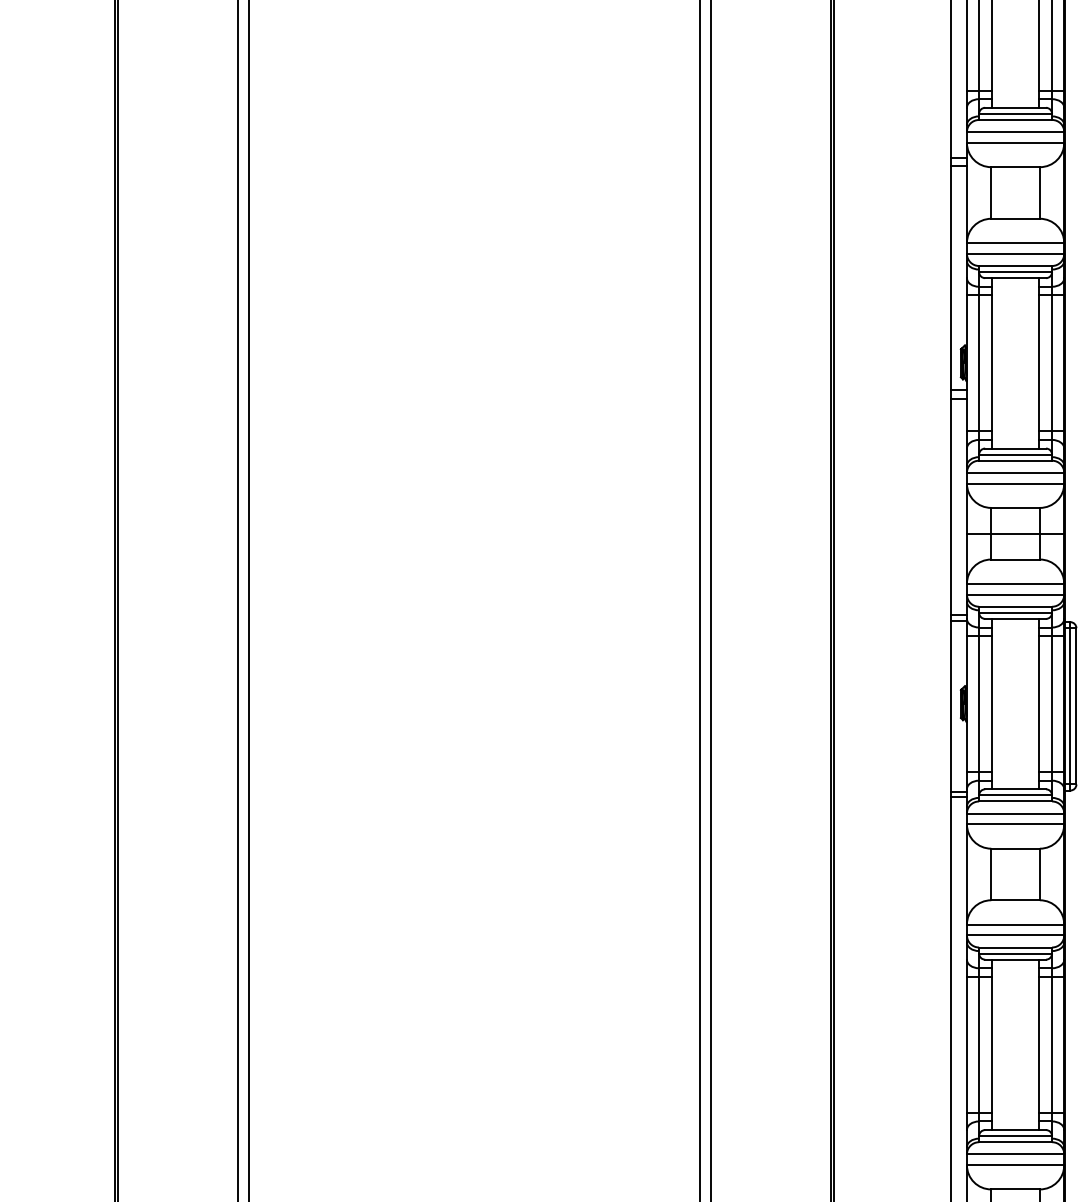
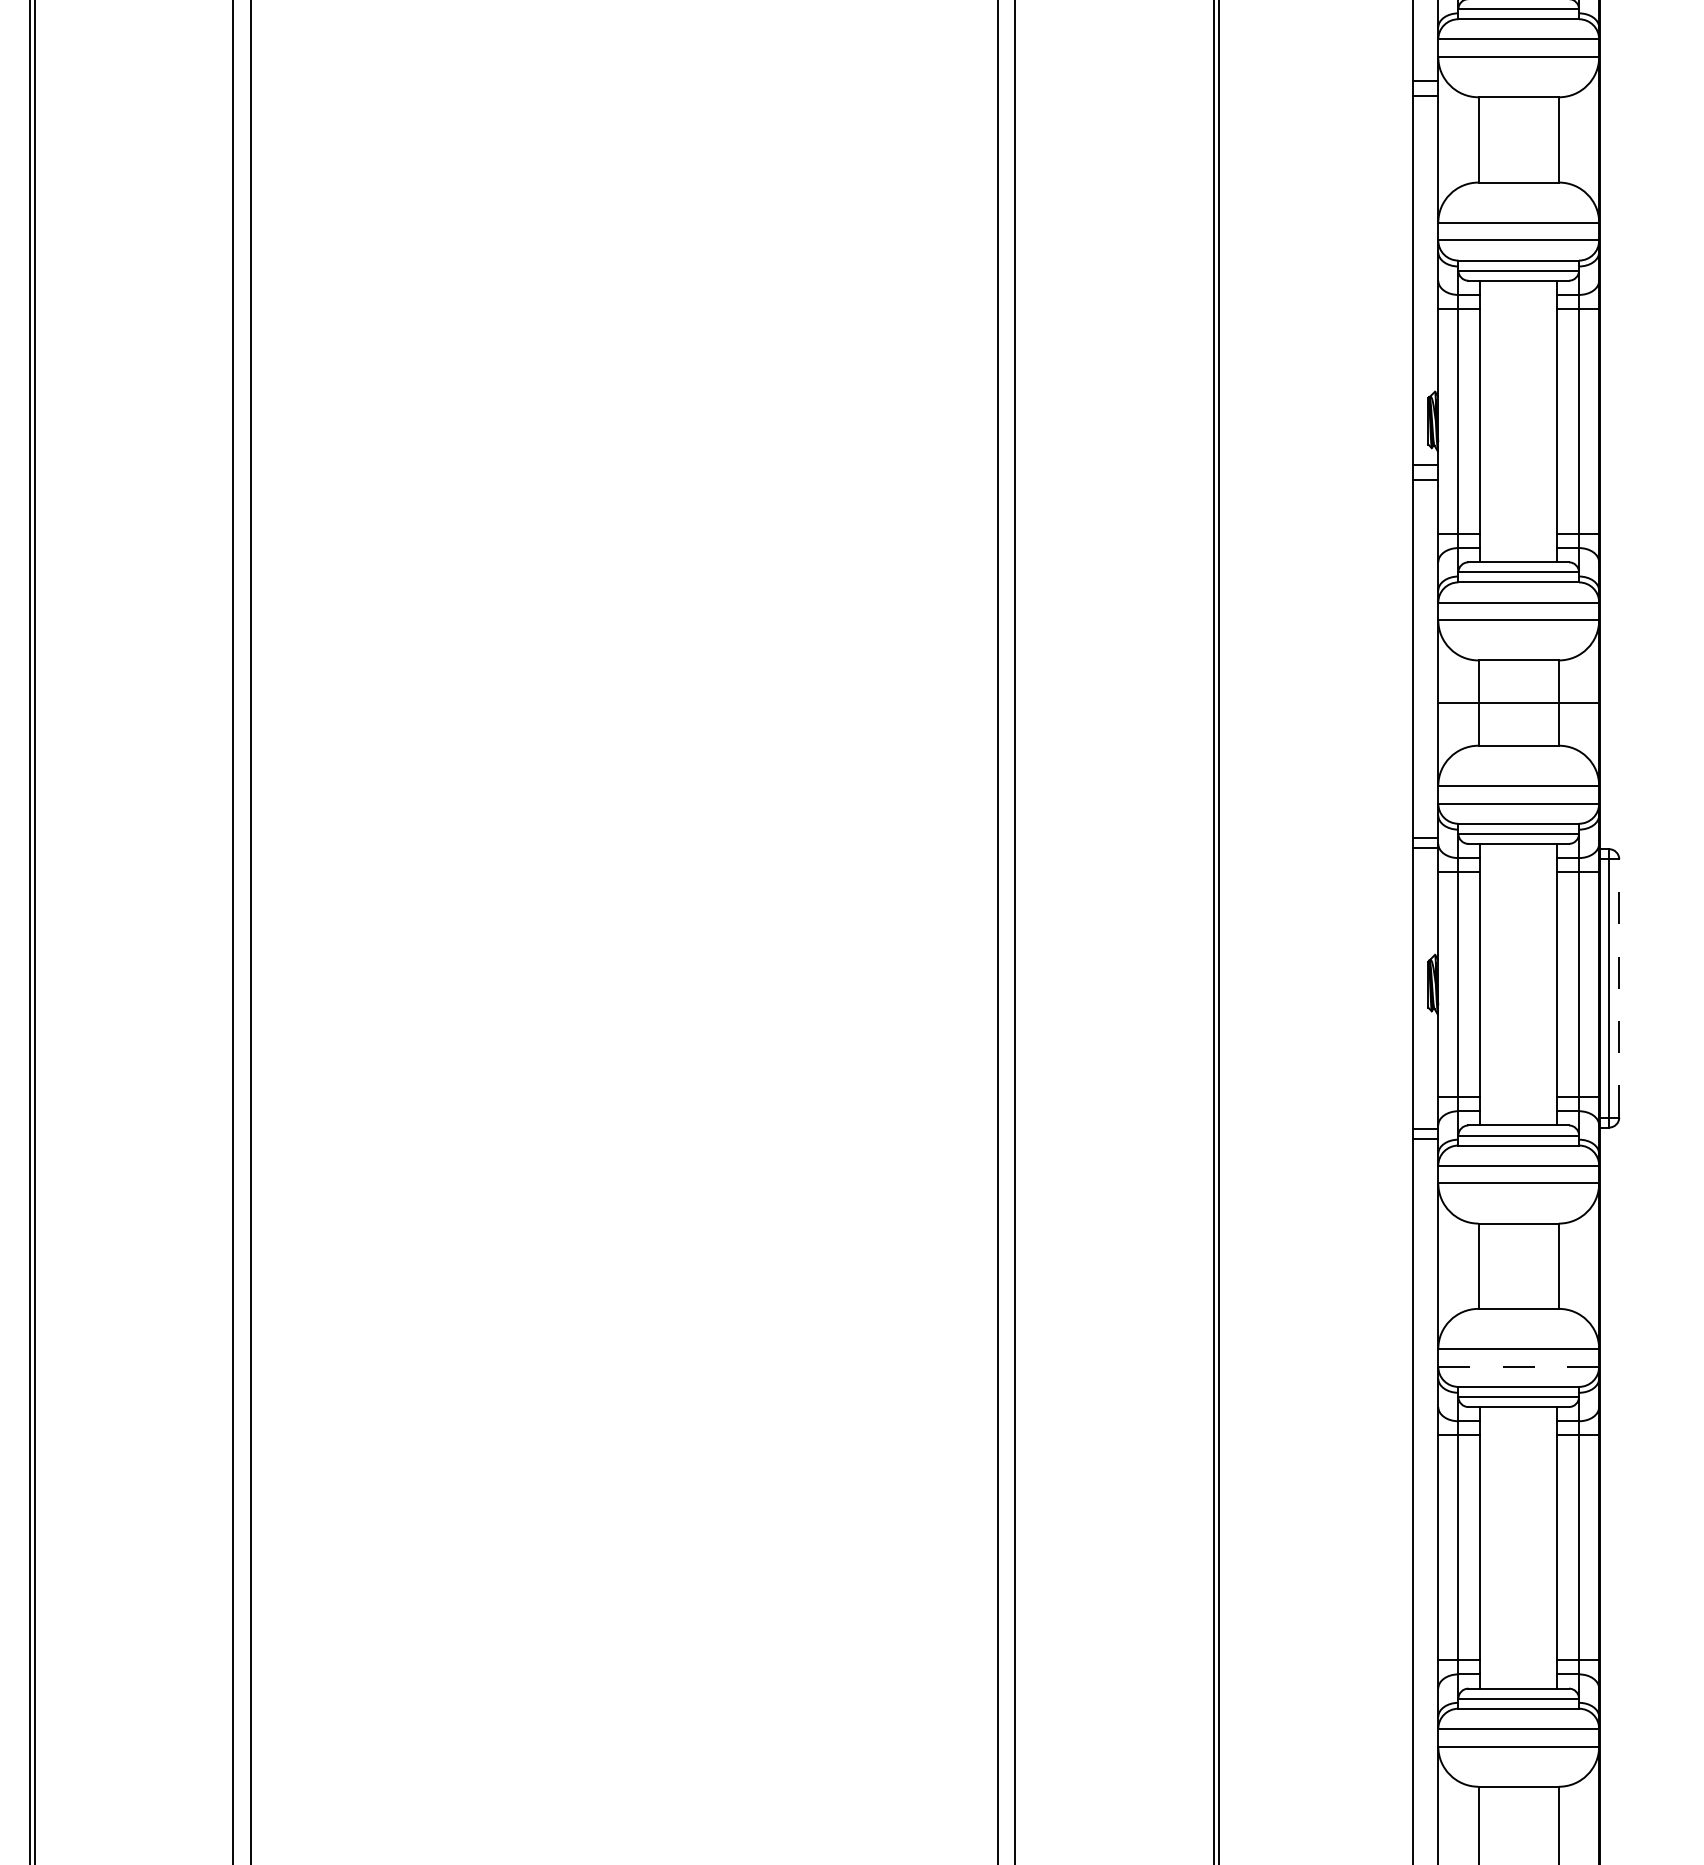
line: (1076, 705) -> (1619, 986), solid -> dashed
line: (1015, 935) -> (1518, 1367), solid -> dashed

